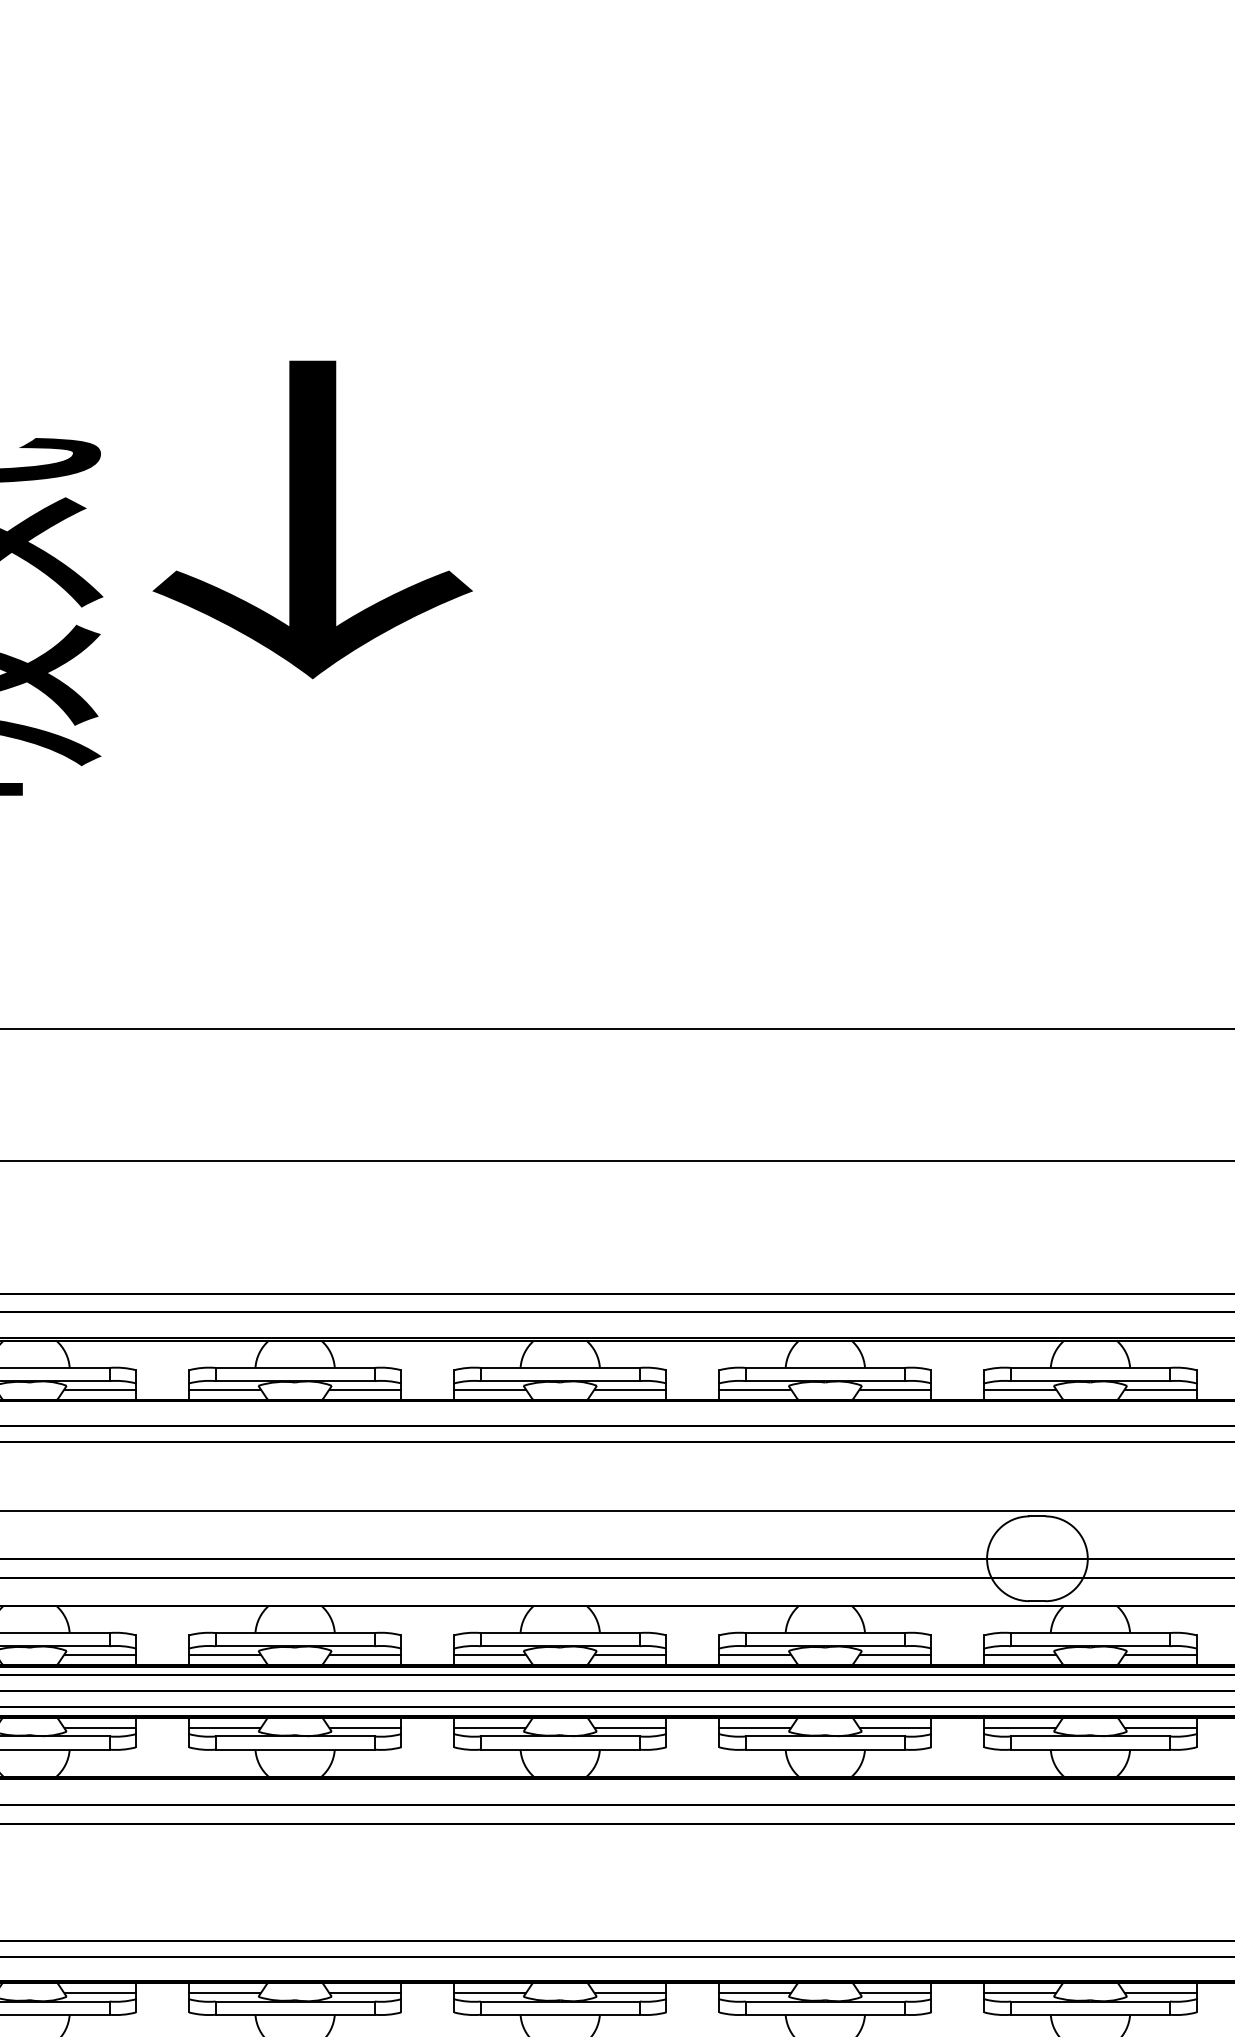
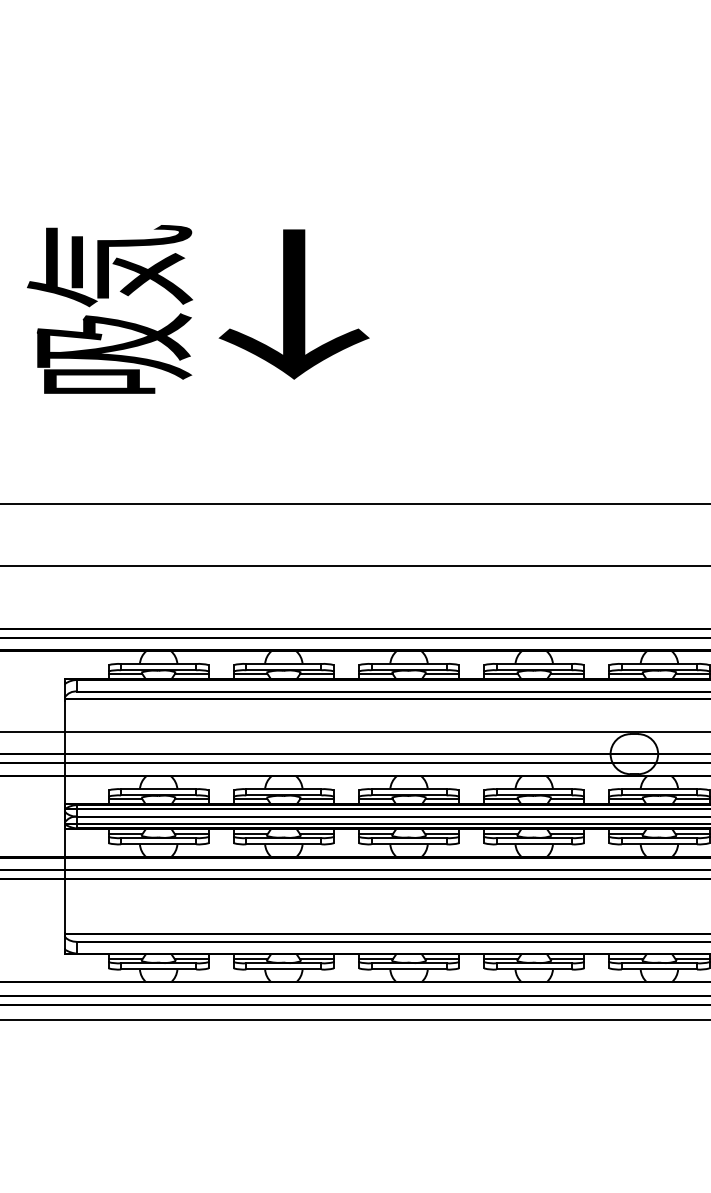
text: (311, 519) -> (293, 304), moved

